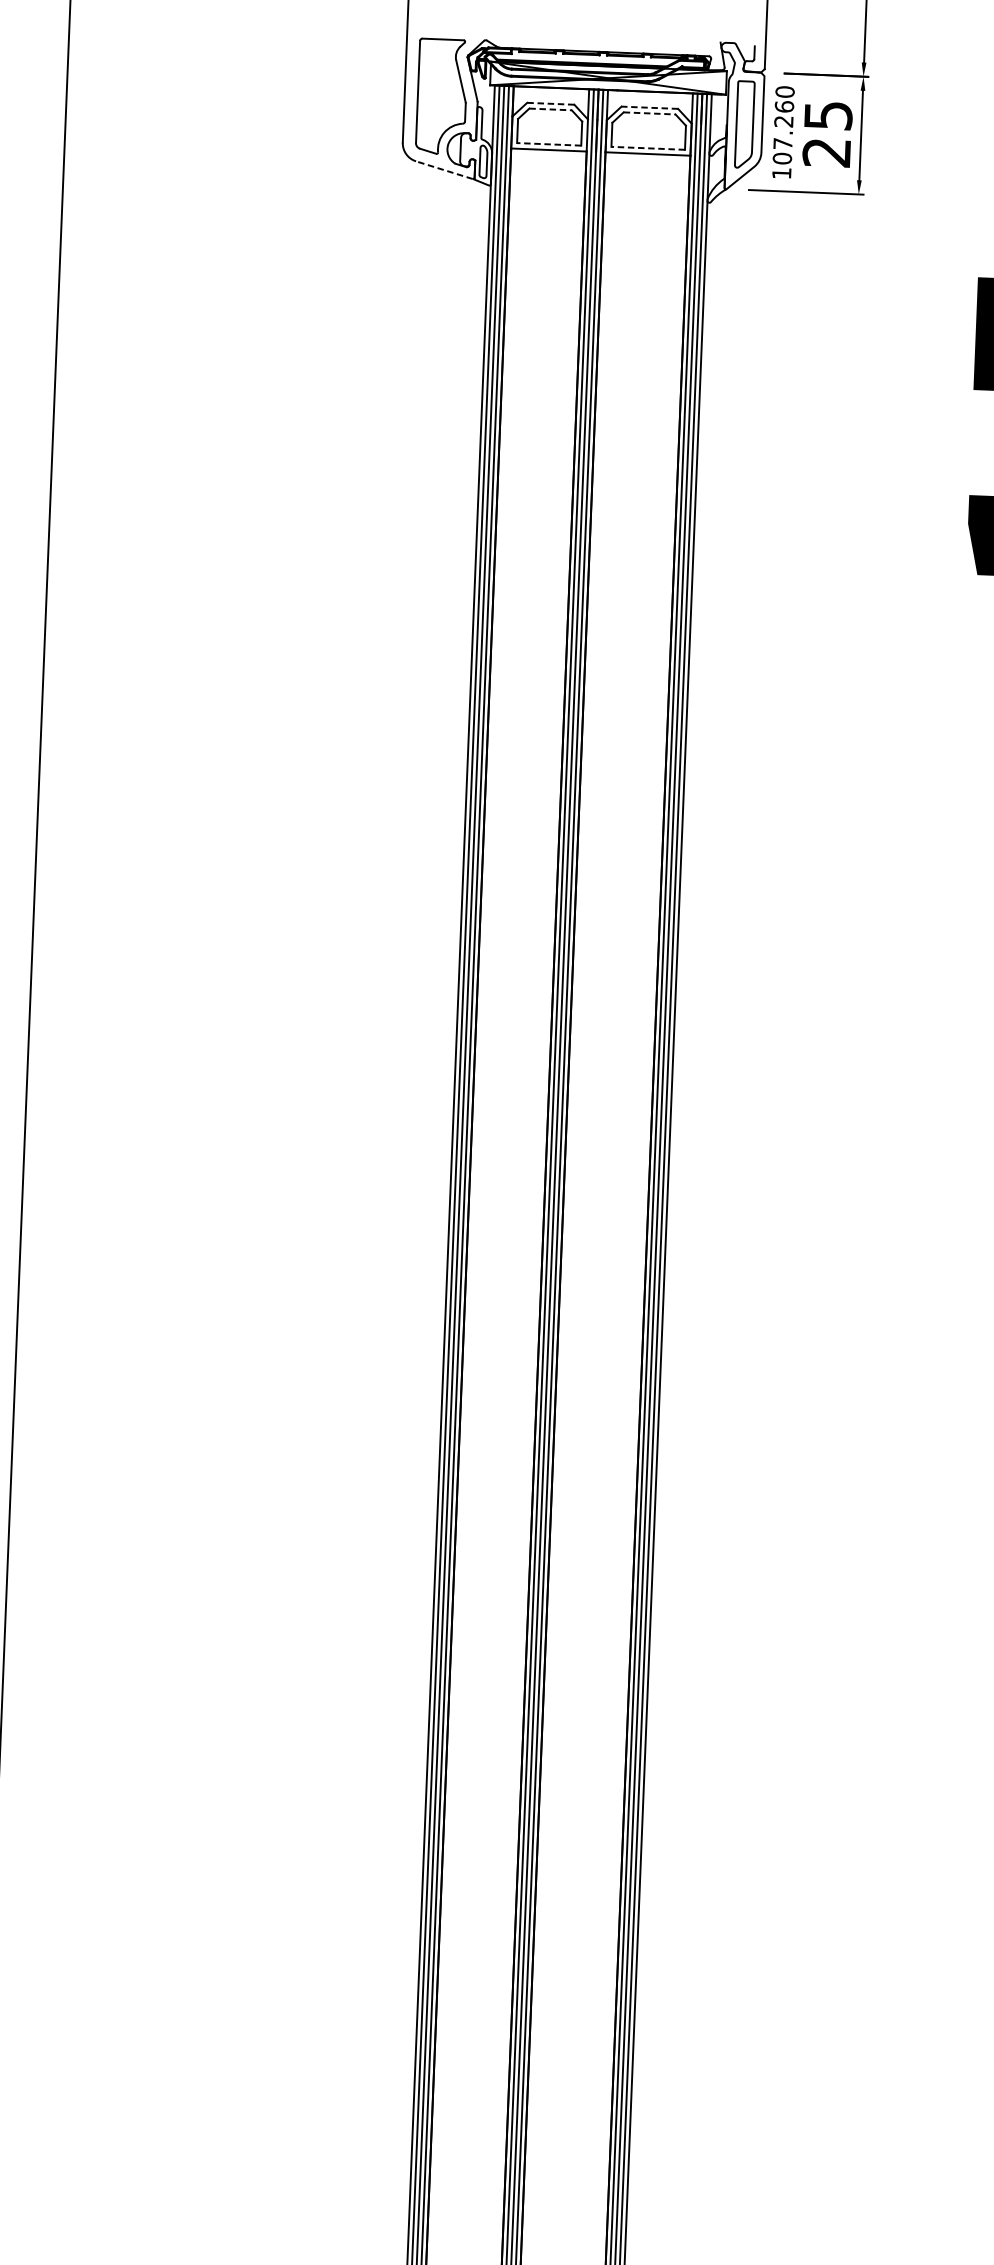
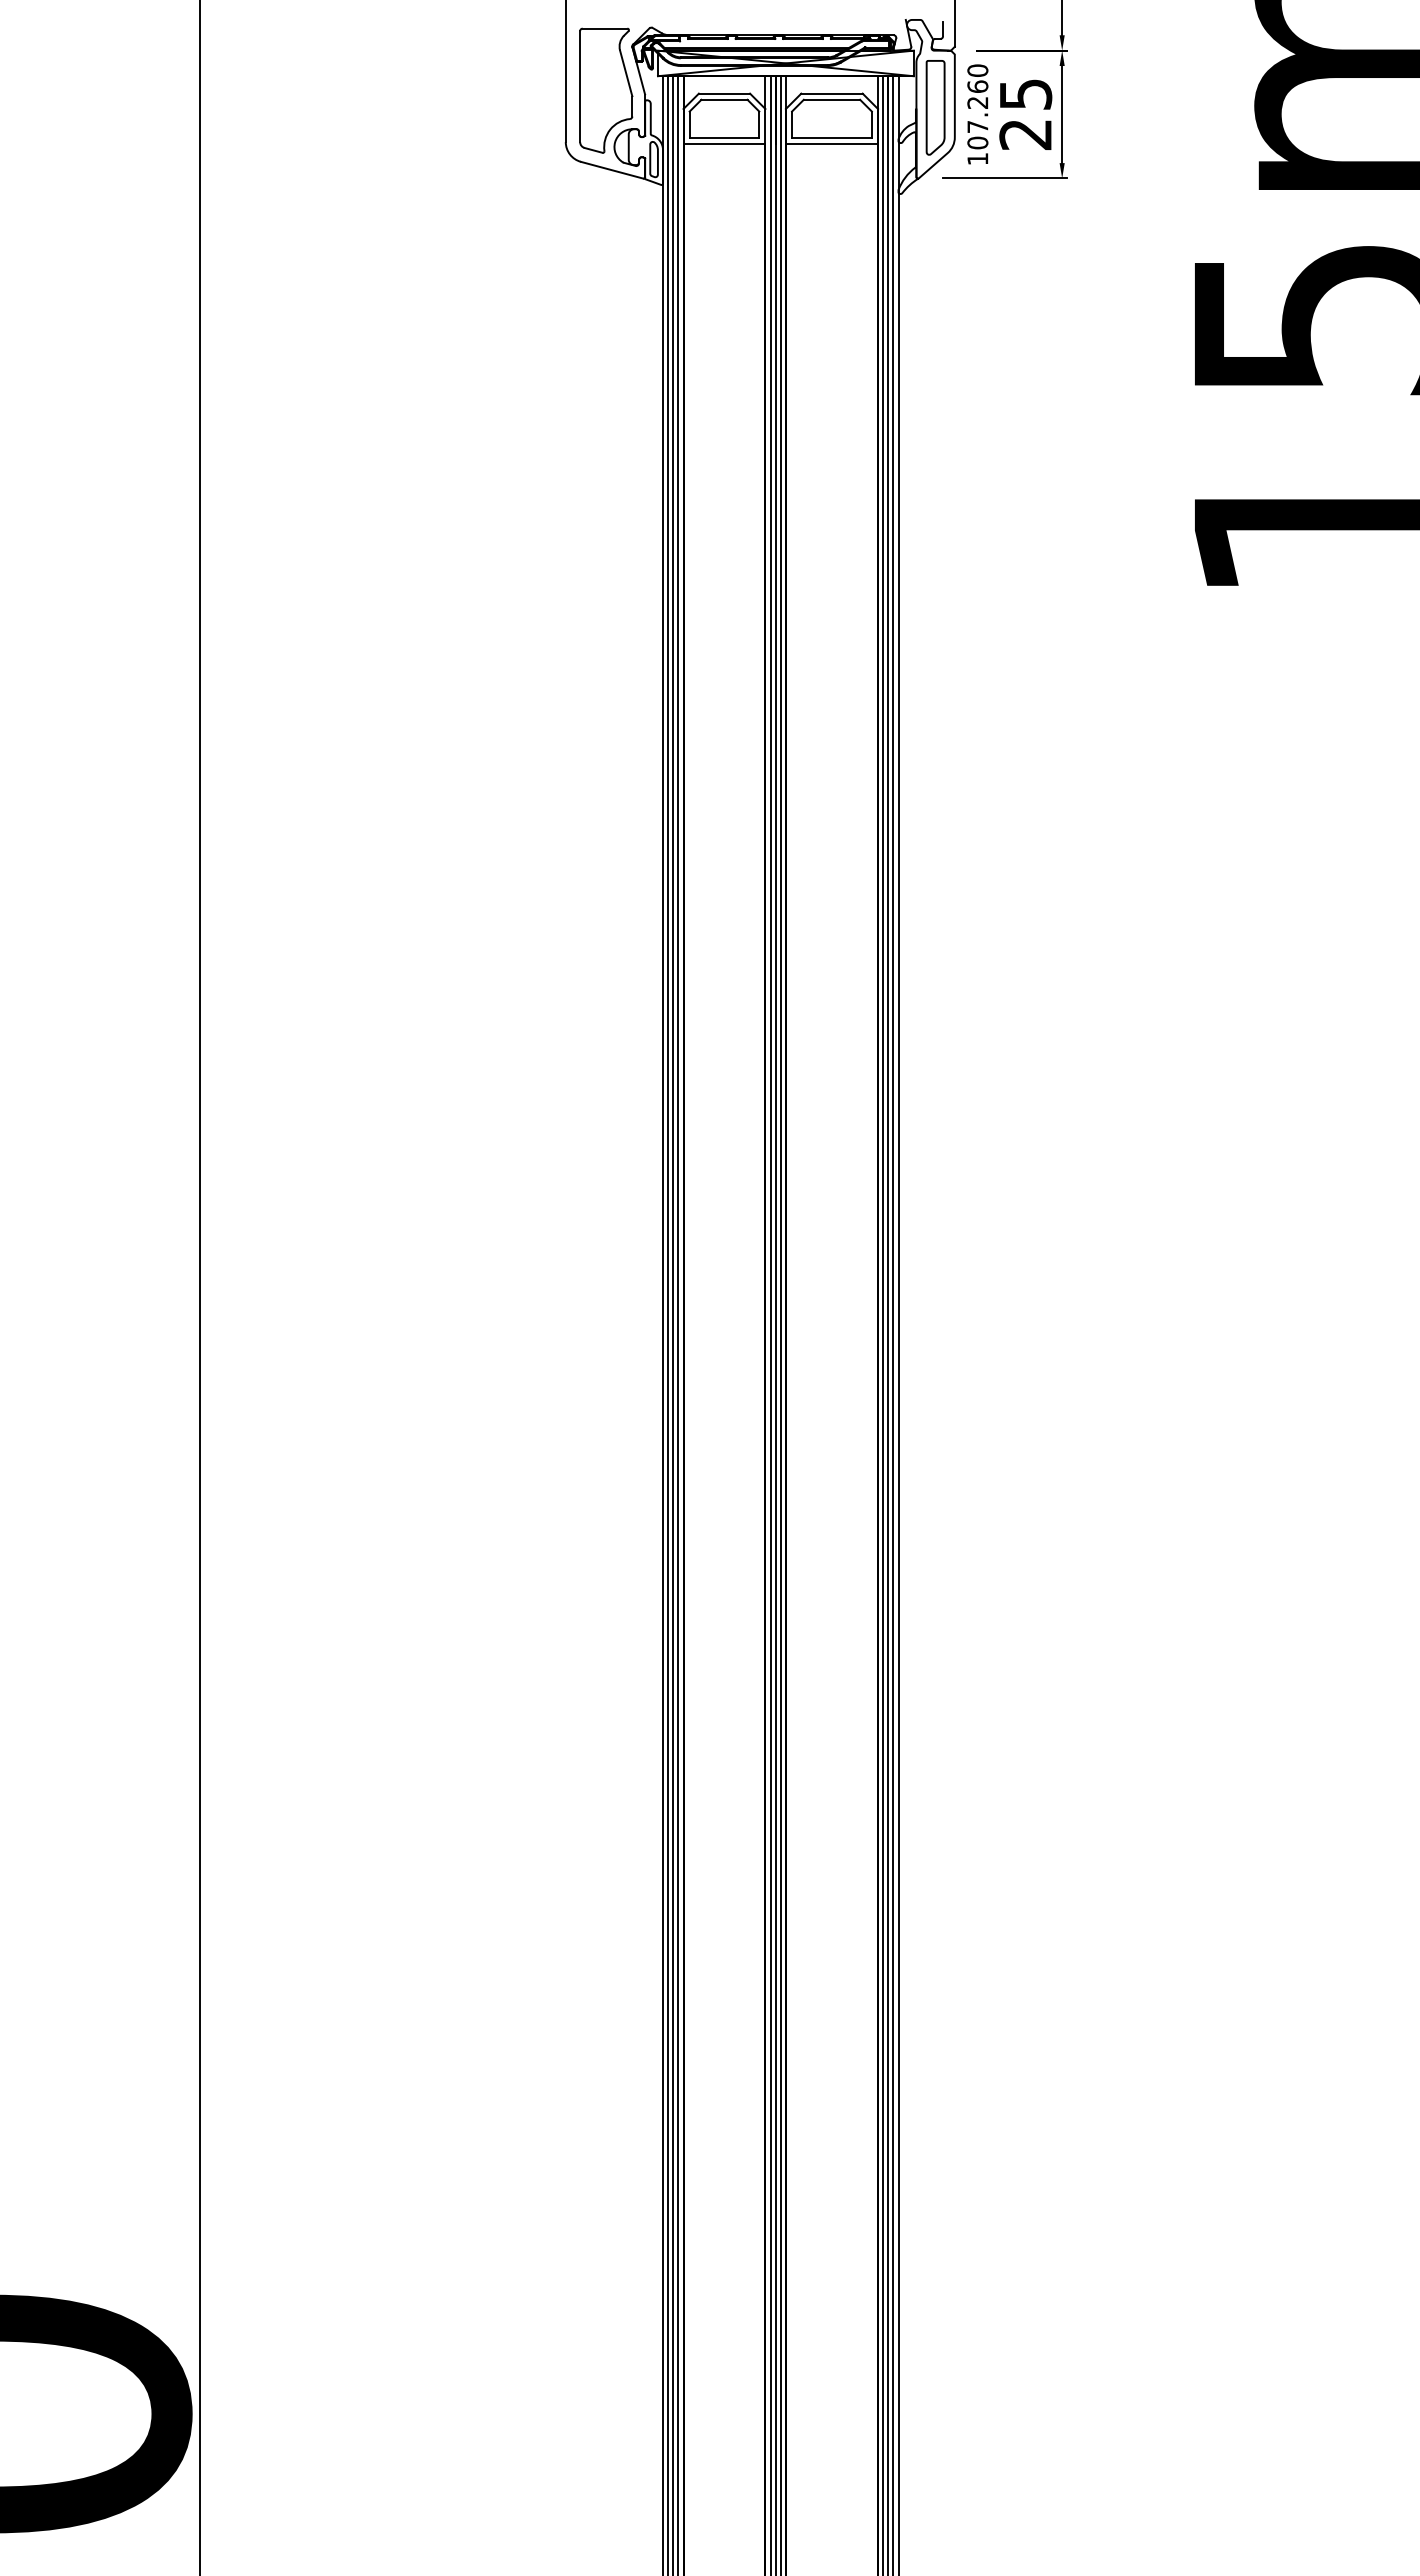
line: (550, 103) -> (724, 93), dashed -> solid
line: (649, 107) -> (831, 93), dashed -> solid
line: (550, 109) -> (724, 99), dashed -> solid
line: (650, 113) -> (832, 99), dashed -> solid
line: (549, 144) -> (724, 137), dashed -> solid
line: (647, 148) -> (831, 137), dashed -> solid
line: (443, 170) -> (611, 170), dashed -> solid

